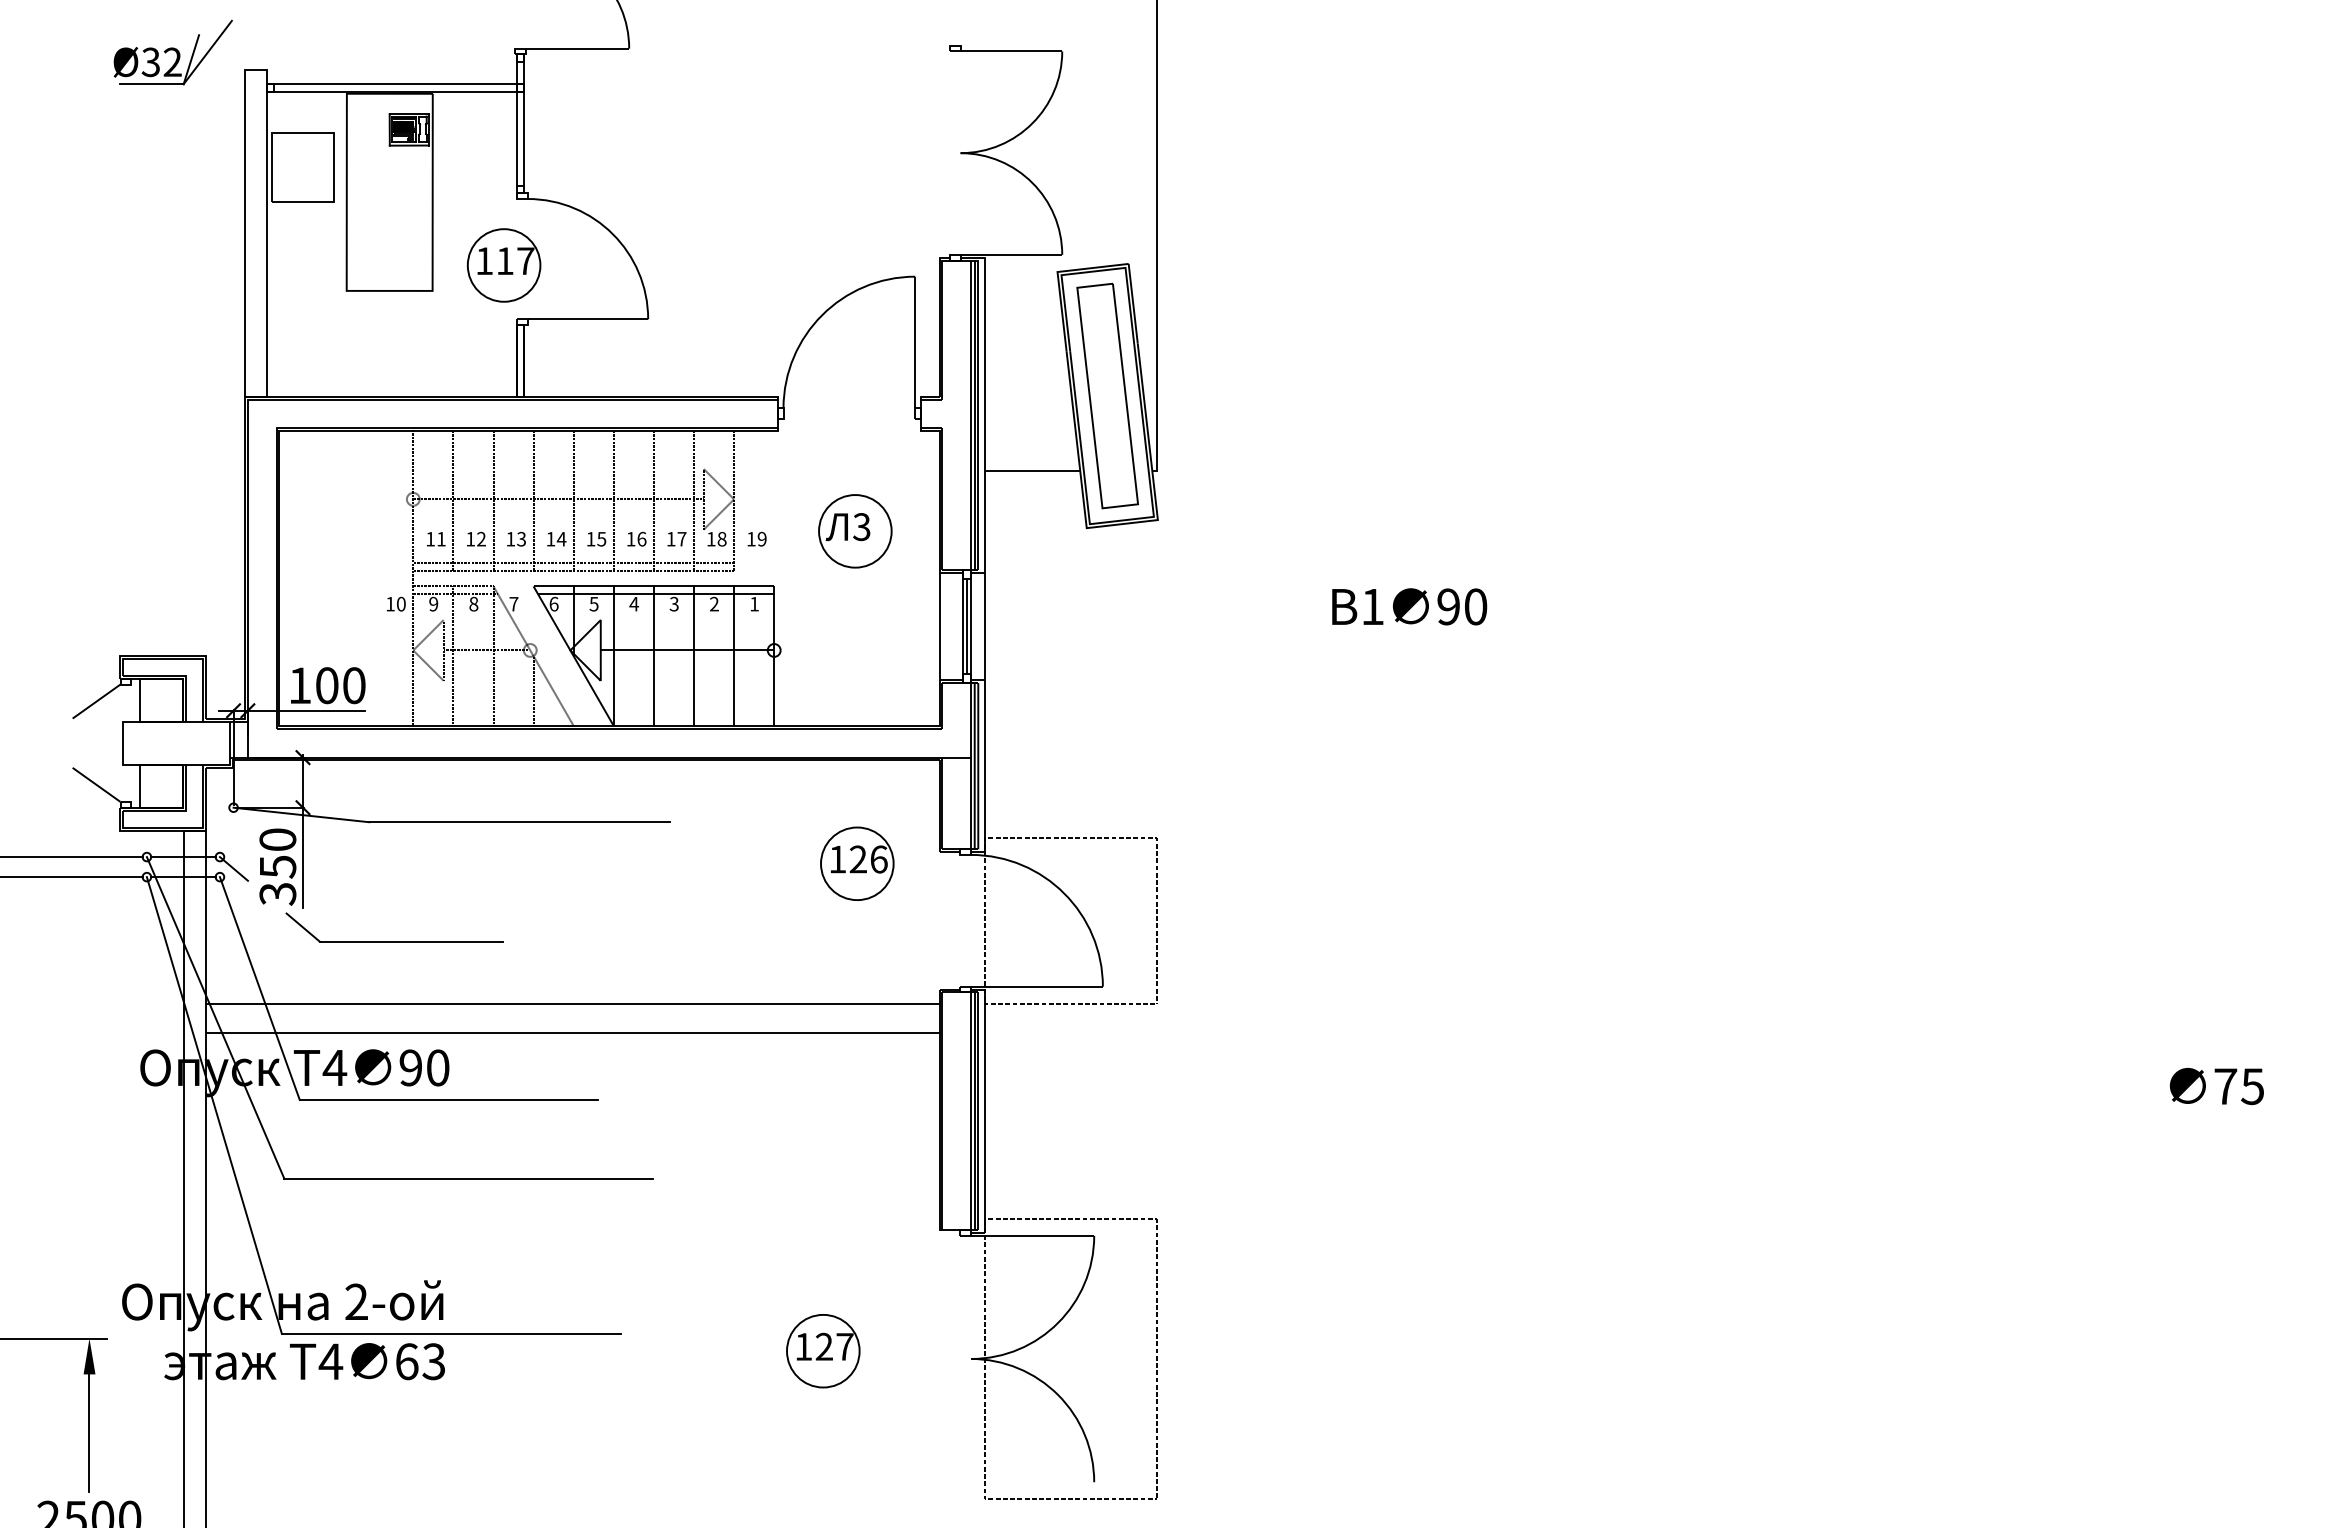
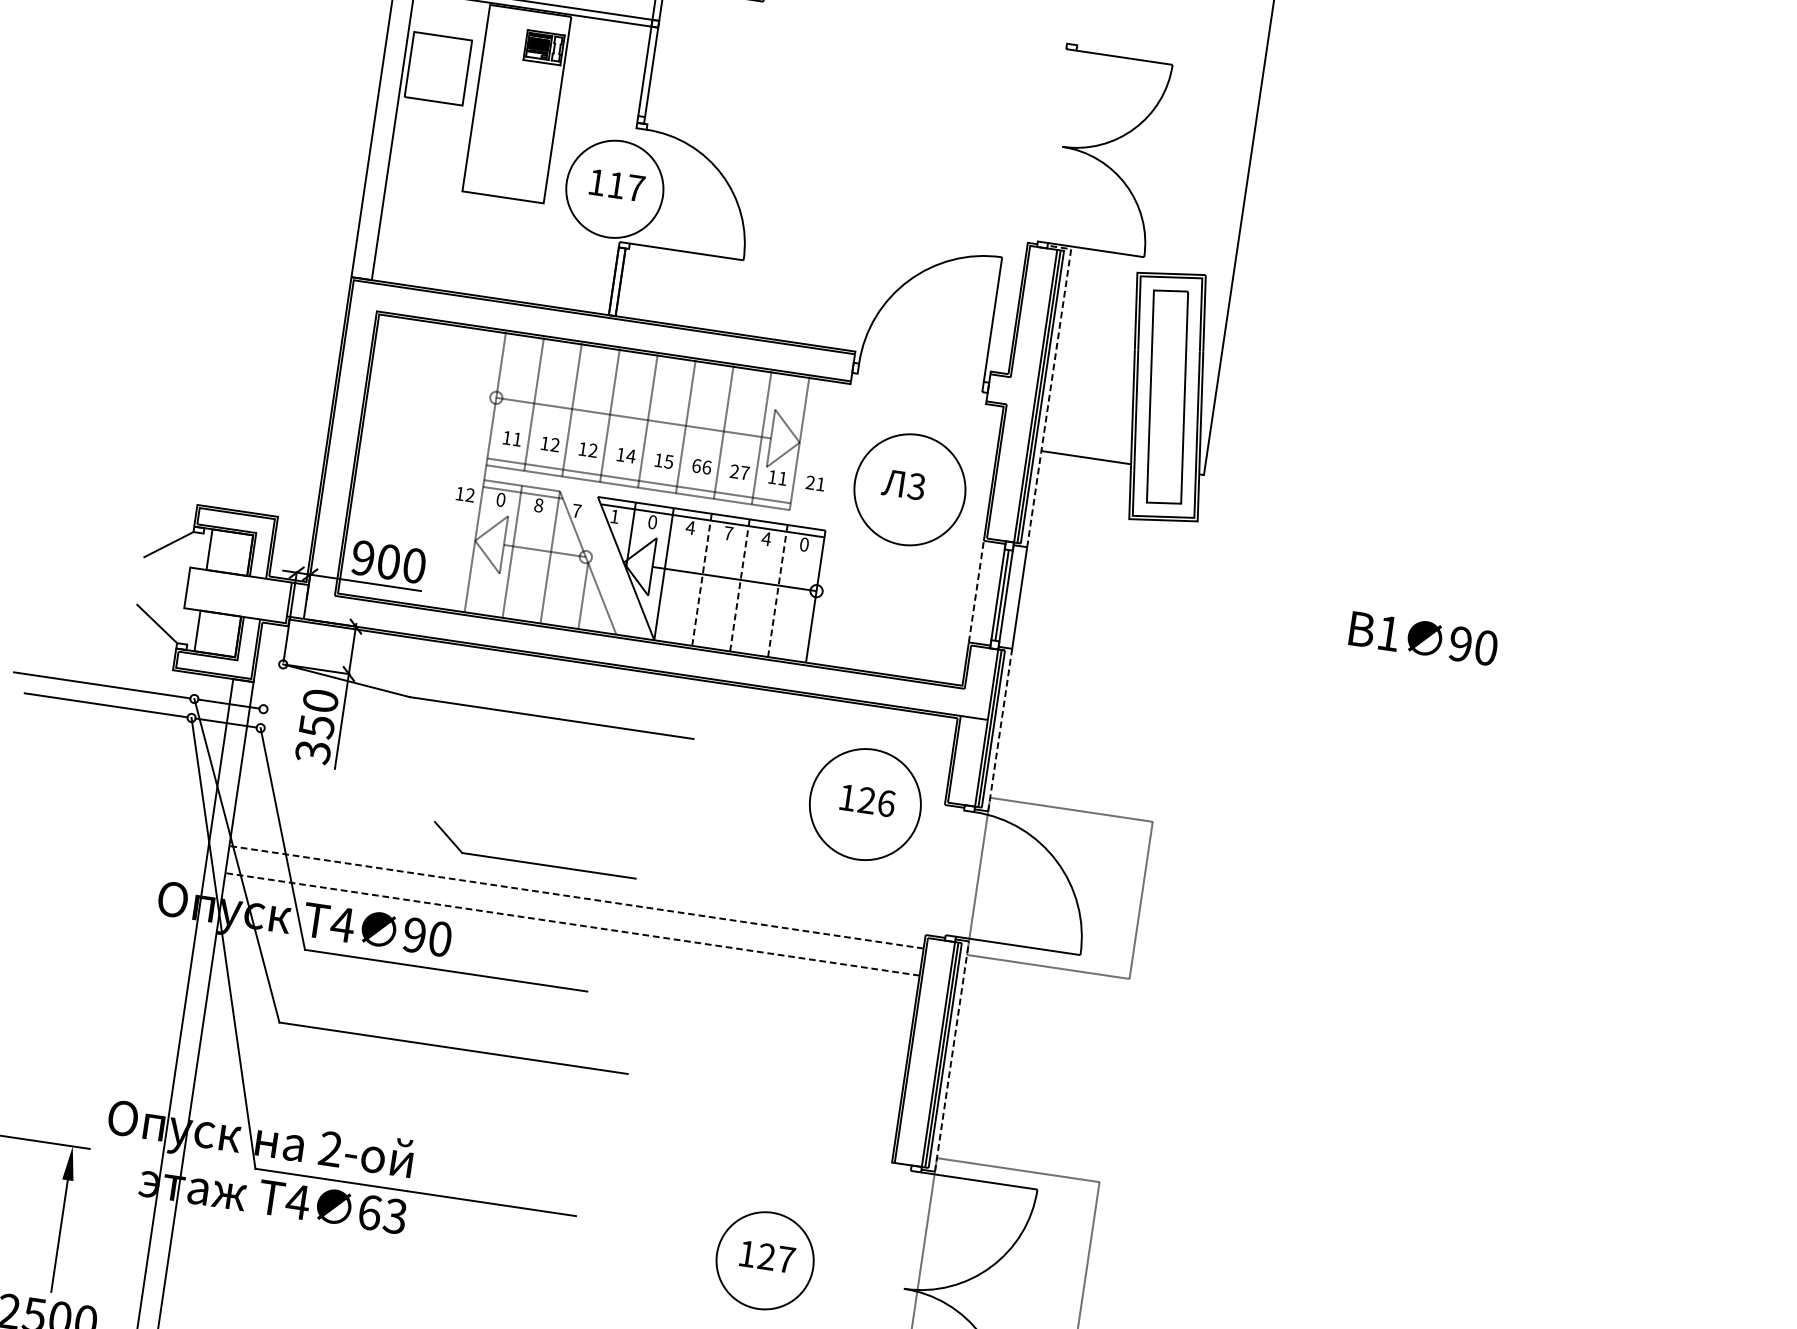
circle: (503, 265) -> (614, 189), size x1.4
line: (985, 402) -> (1051, 386), solid -> dashed
circle: (855, 531) -> (910, 490), size x1.6
text: (630, 538) -> (696, 465), 16 -> 66
text: (670, 538) -> (734, 470), 17 -> 27
text: (756, 538) -> (815, 482), 19 -> 21
text: (521, 539) -> (593, 450), 13 -> 12
text: (721, 539) -> (782, 478), 18 -> 11
text: (553, 603) -> (614, 515), 6 -> 1
text: (593, 603) -> (652, 521), 5 -> 0
text: (673, 603) -> (727, 532), 3 -> 7
text: (714, 603) -> (766, 538), 2 -> 4
text: (754, 603) -> (804, 543), 1 -> 0
text: (400, 604) -> (469, 495), 10 -> 12
text: (433, 604) -> (500, 500), 9 -> 0
line: (939, 626) -> (976, 591), solid -> dashed
line: (653, 656) -> (701, 580), solid -> dashed
line: (694, 656) -> (740, 585), solid -> dashed
line: (734, 656) -> (778, 591), solid -> dashed
text: (299, 685) -> (362, 558), 100 -> 900
line: (985, 766) -> (1000, 730), solid -> dashed
circle: (857, 863) -> (865, 804), size x1.6
line: (233, 868) -> (274, 721), removed
part: (394, 941) -> (533, 863), moved
line: (572, 1003) -> (576, 896), solid -> dashed
line: (572, 1032) -> (572, 924), solid -> dashed
line: (985, 1111) -> (952, 1056), solid -> dashed
circle: (823, 1350) -> (765, 1260), size x1.4

